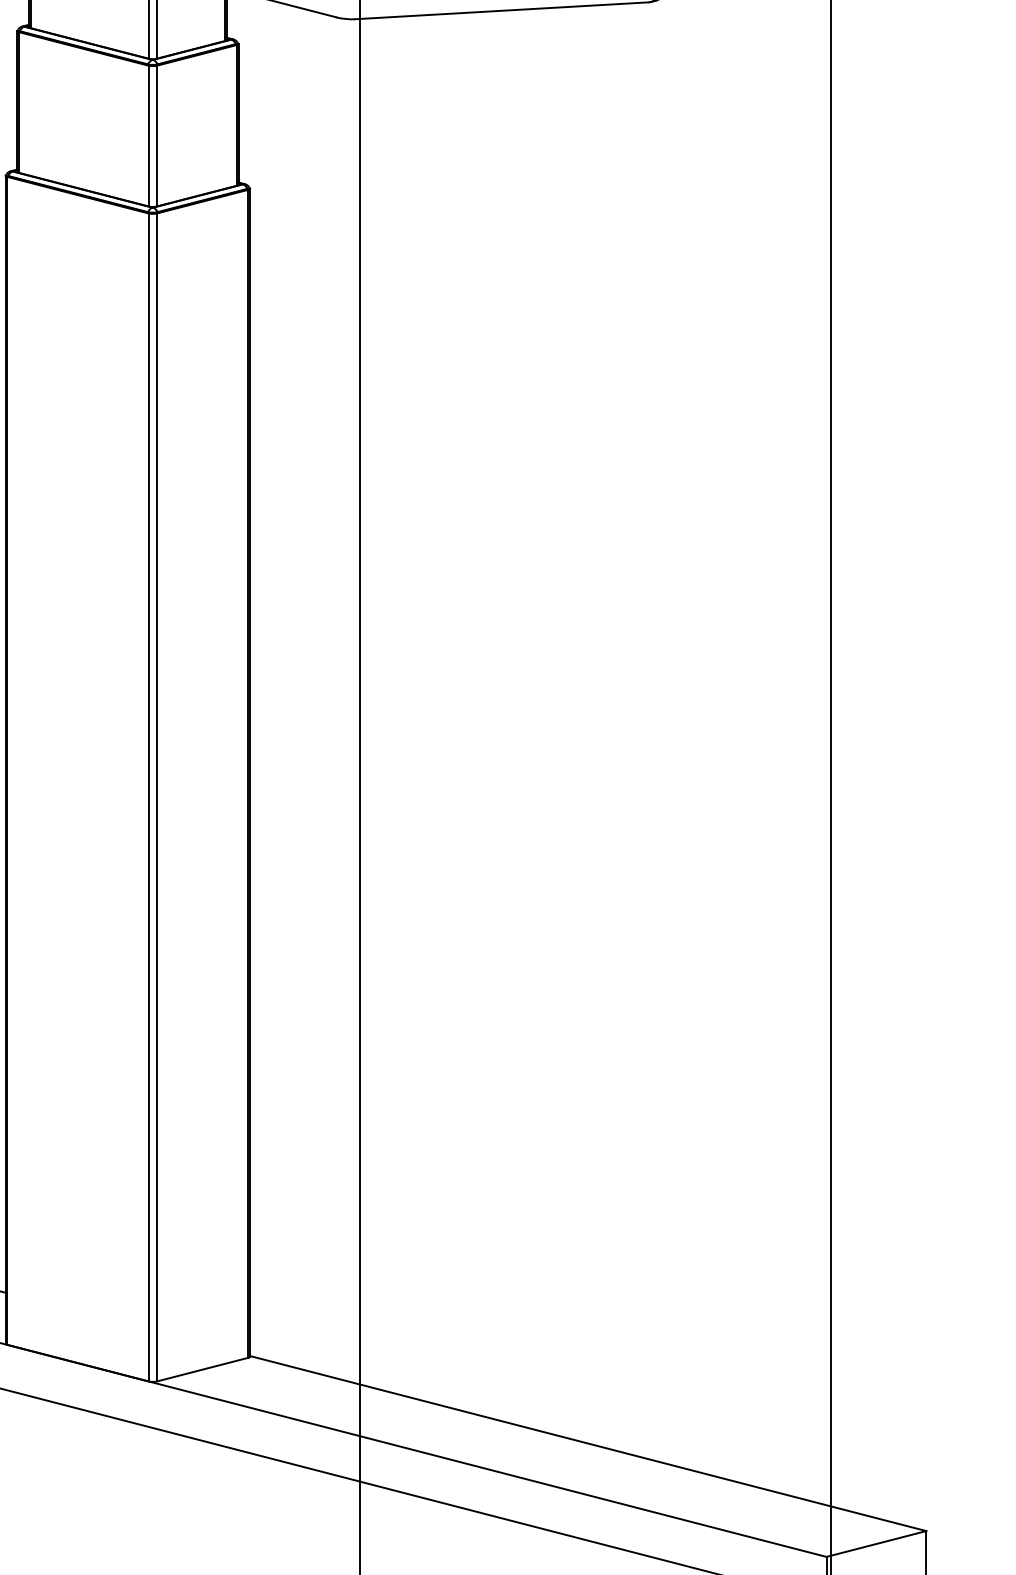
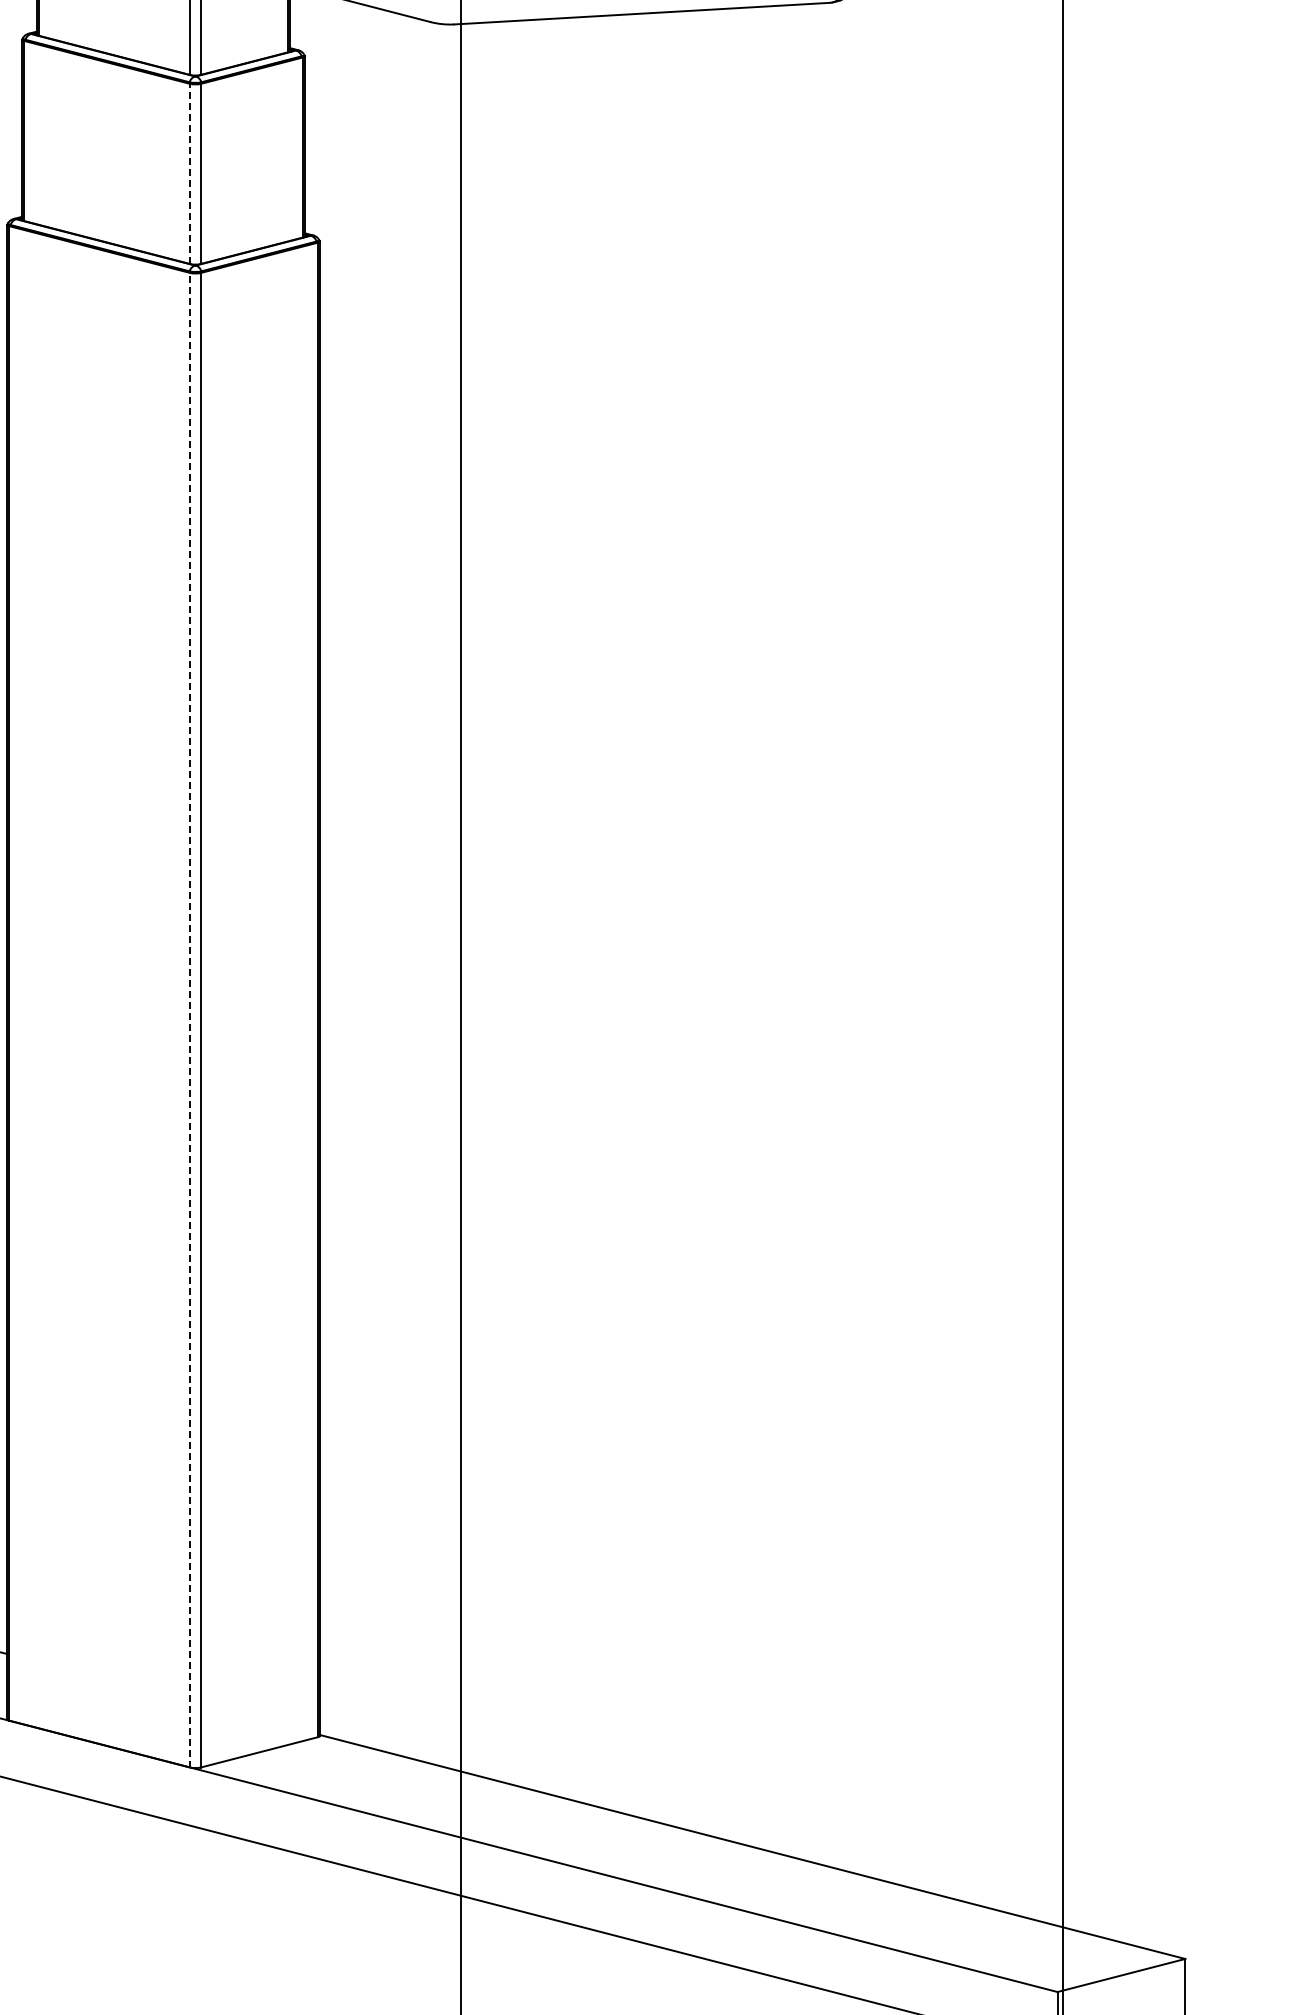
line: (148, 135) -> (190, 173), solid -> dashed
line: (148, 796) -> (190, 1019), solid -> dashed

